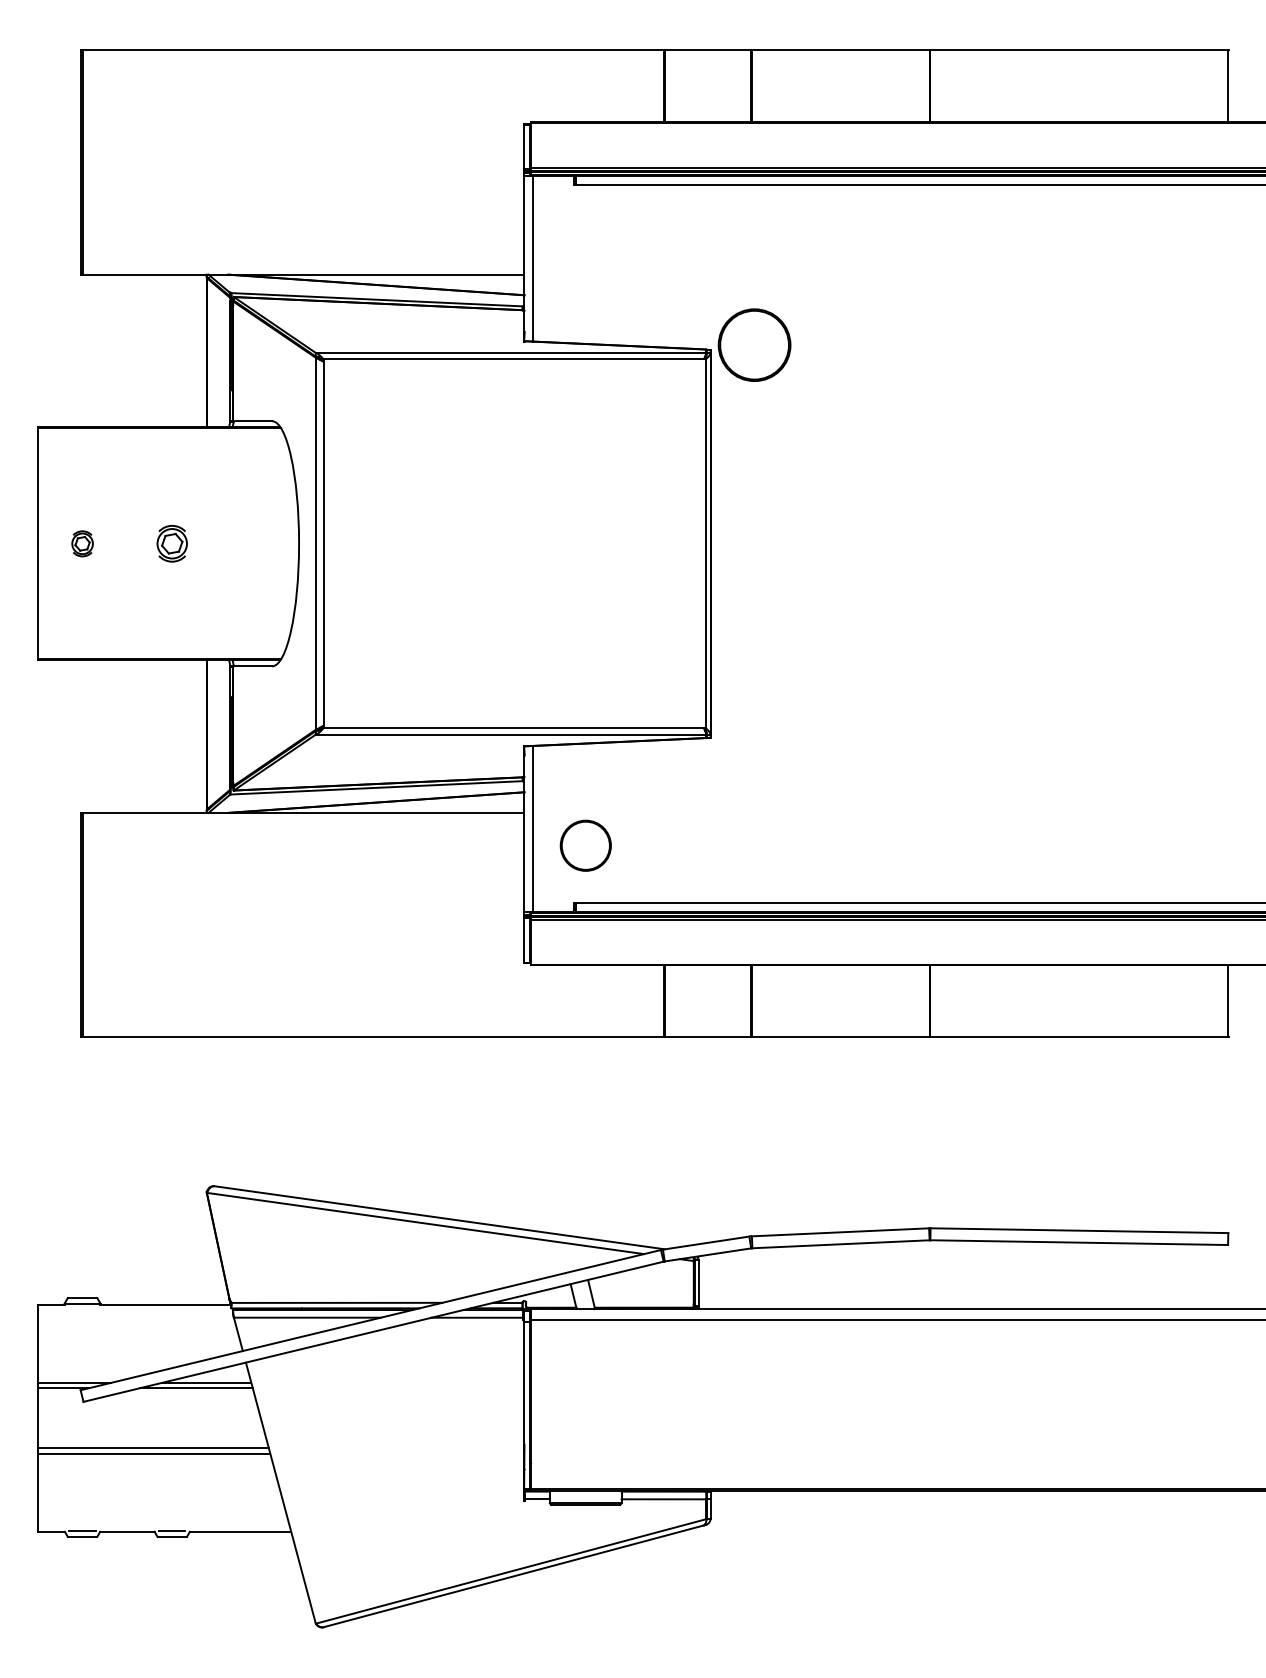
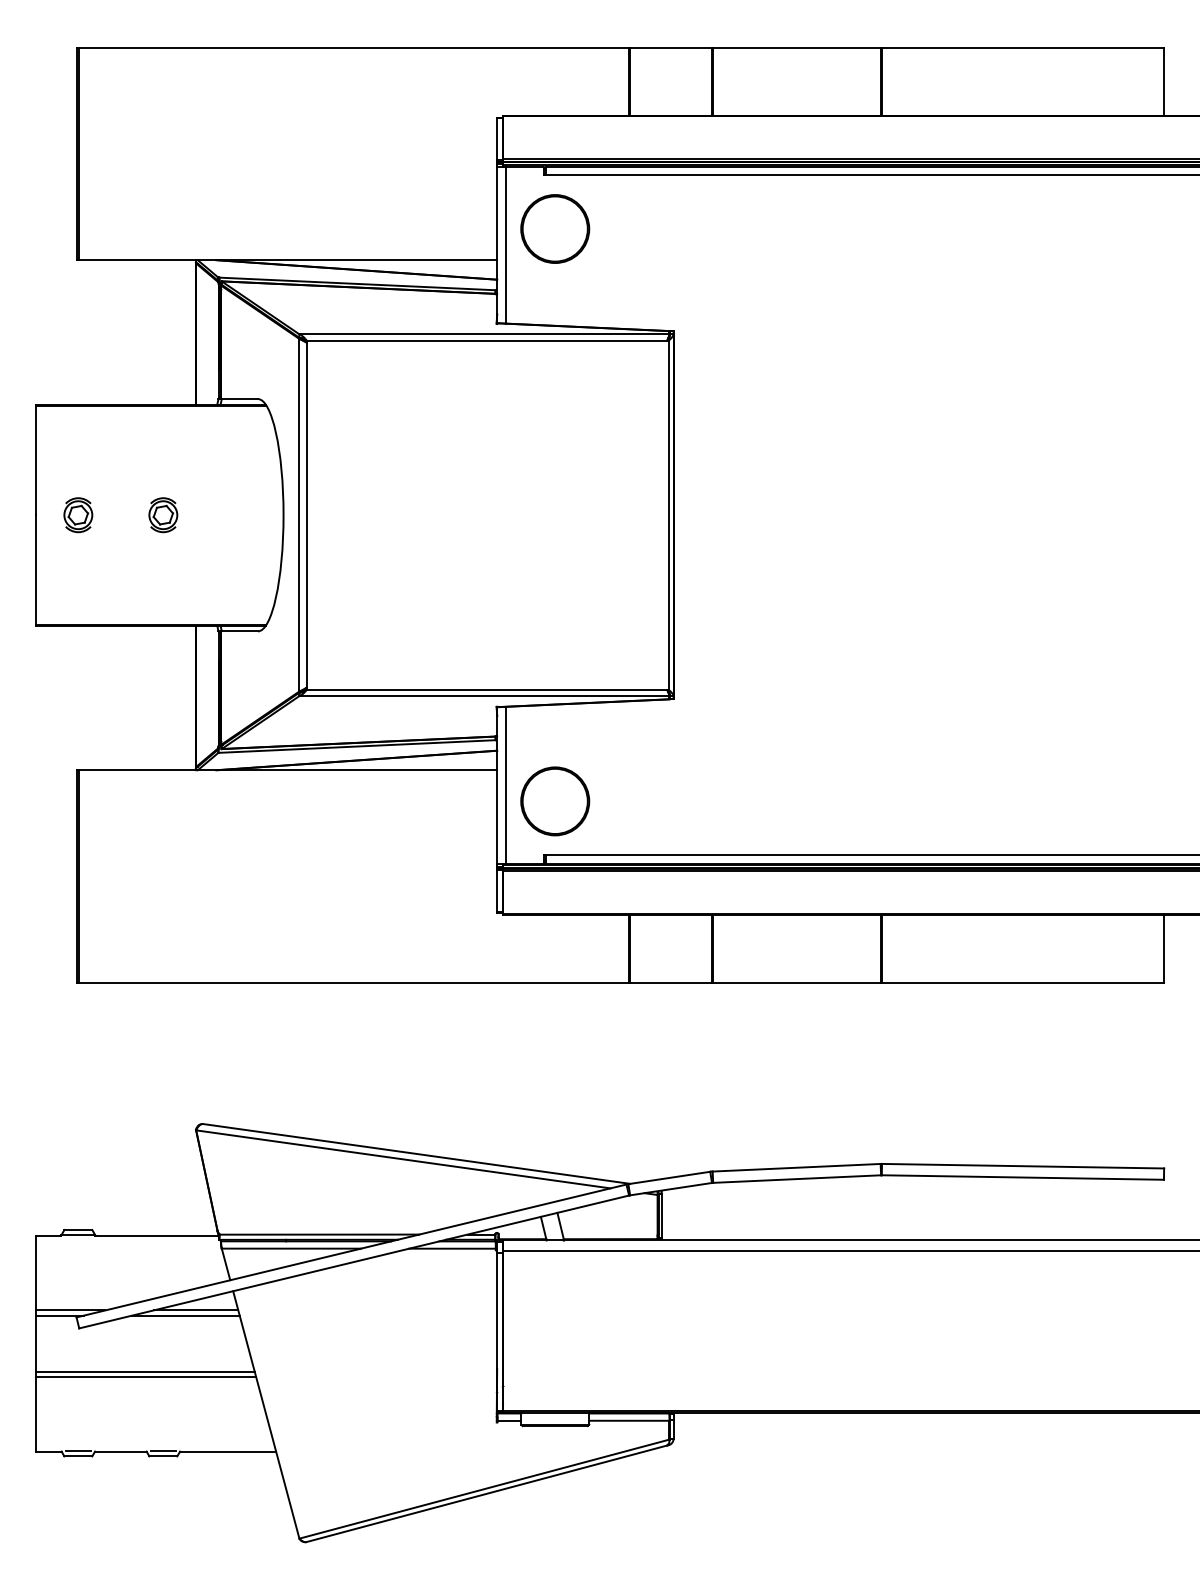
part: (754, 344) -> (555, 228), moved
part: (82, 544) -> (78, 515), size x1.43
circle: (586, 845) -> (555, 801), size x1.43

